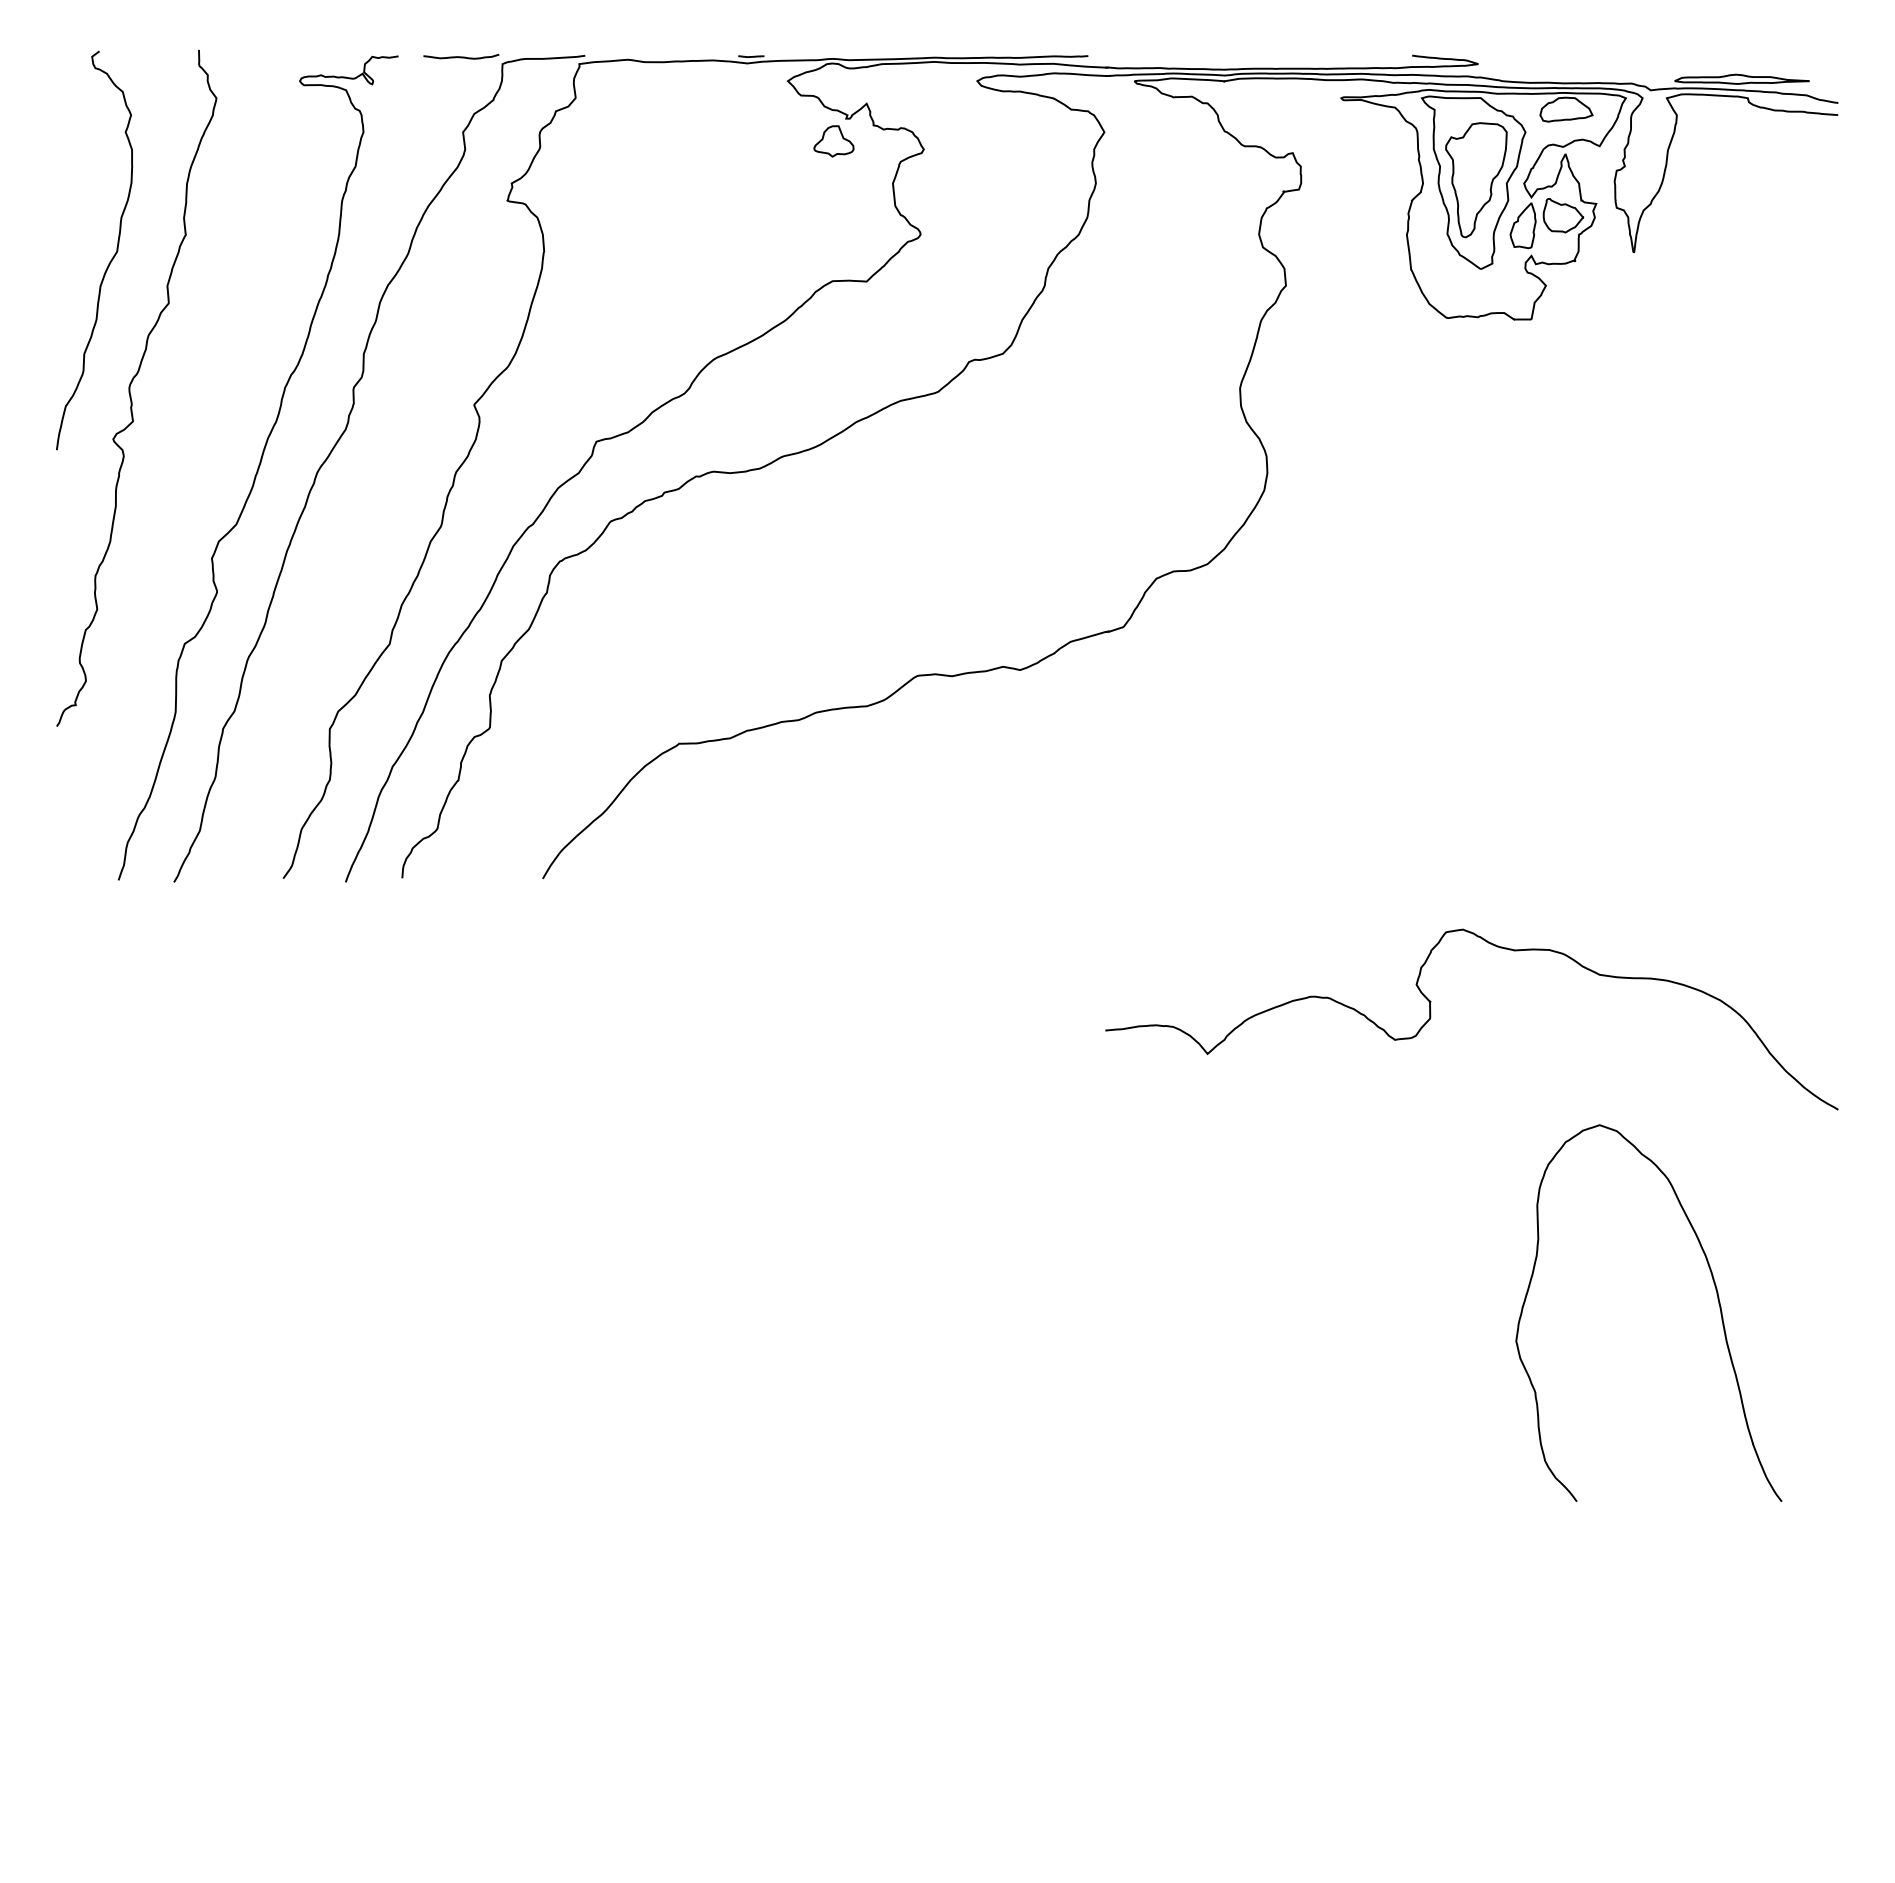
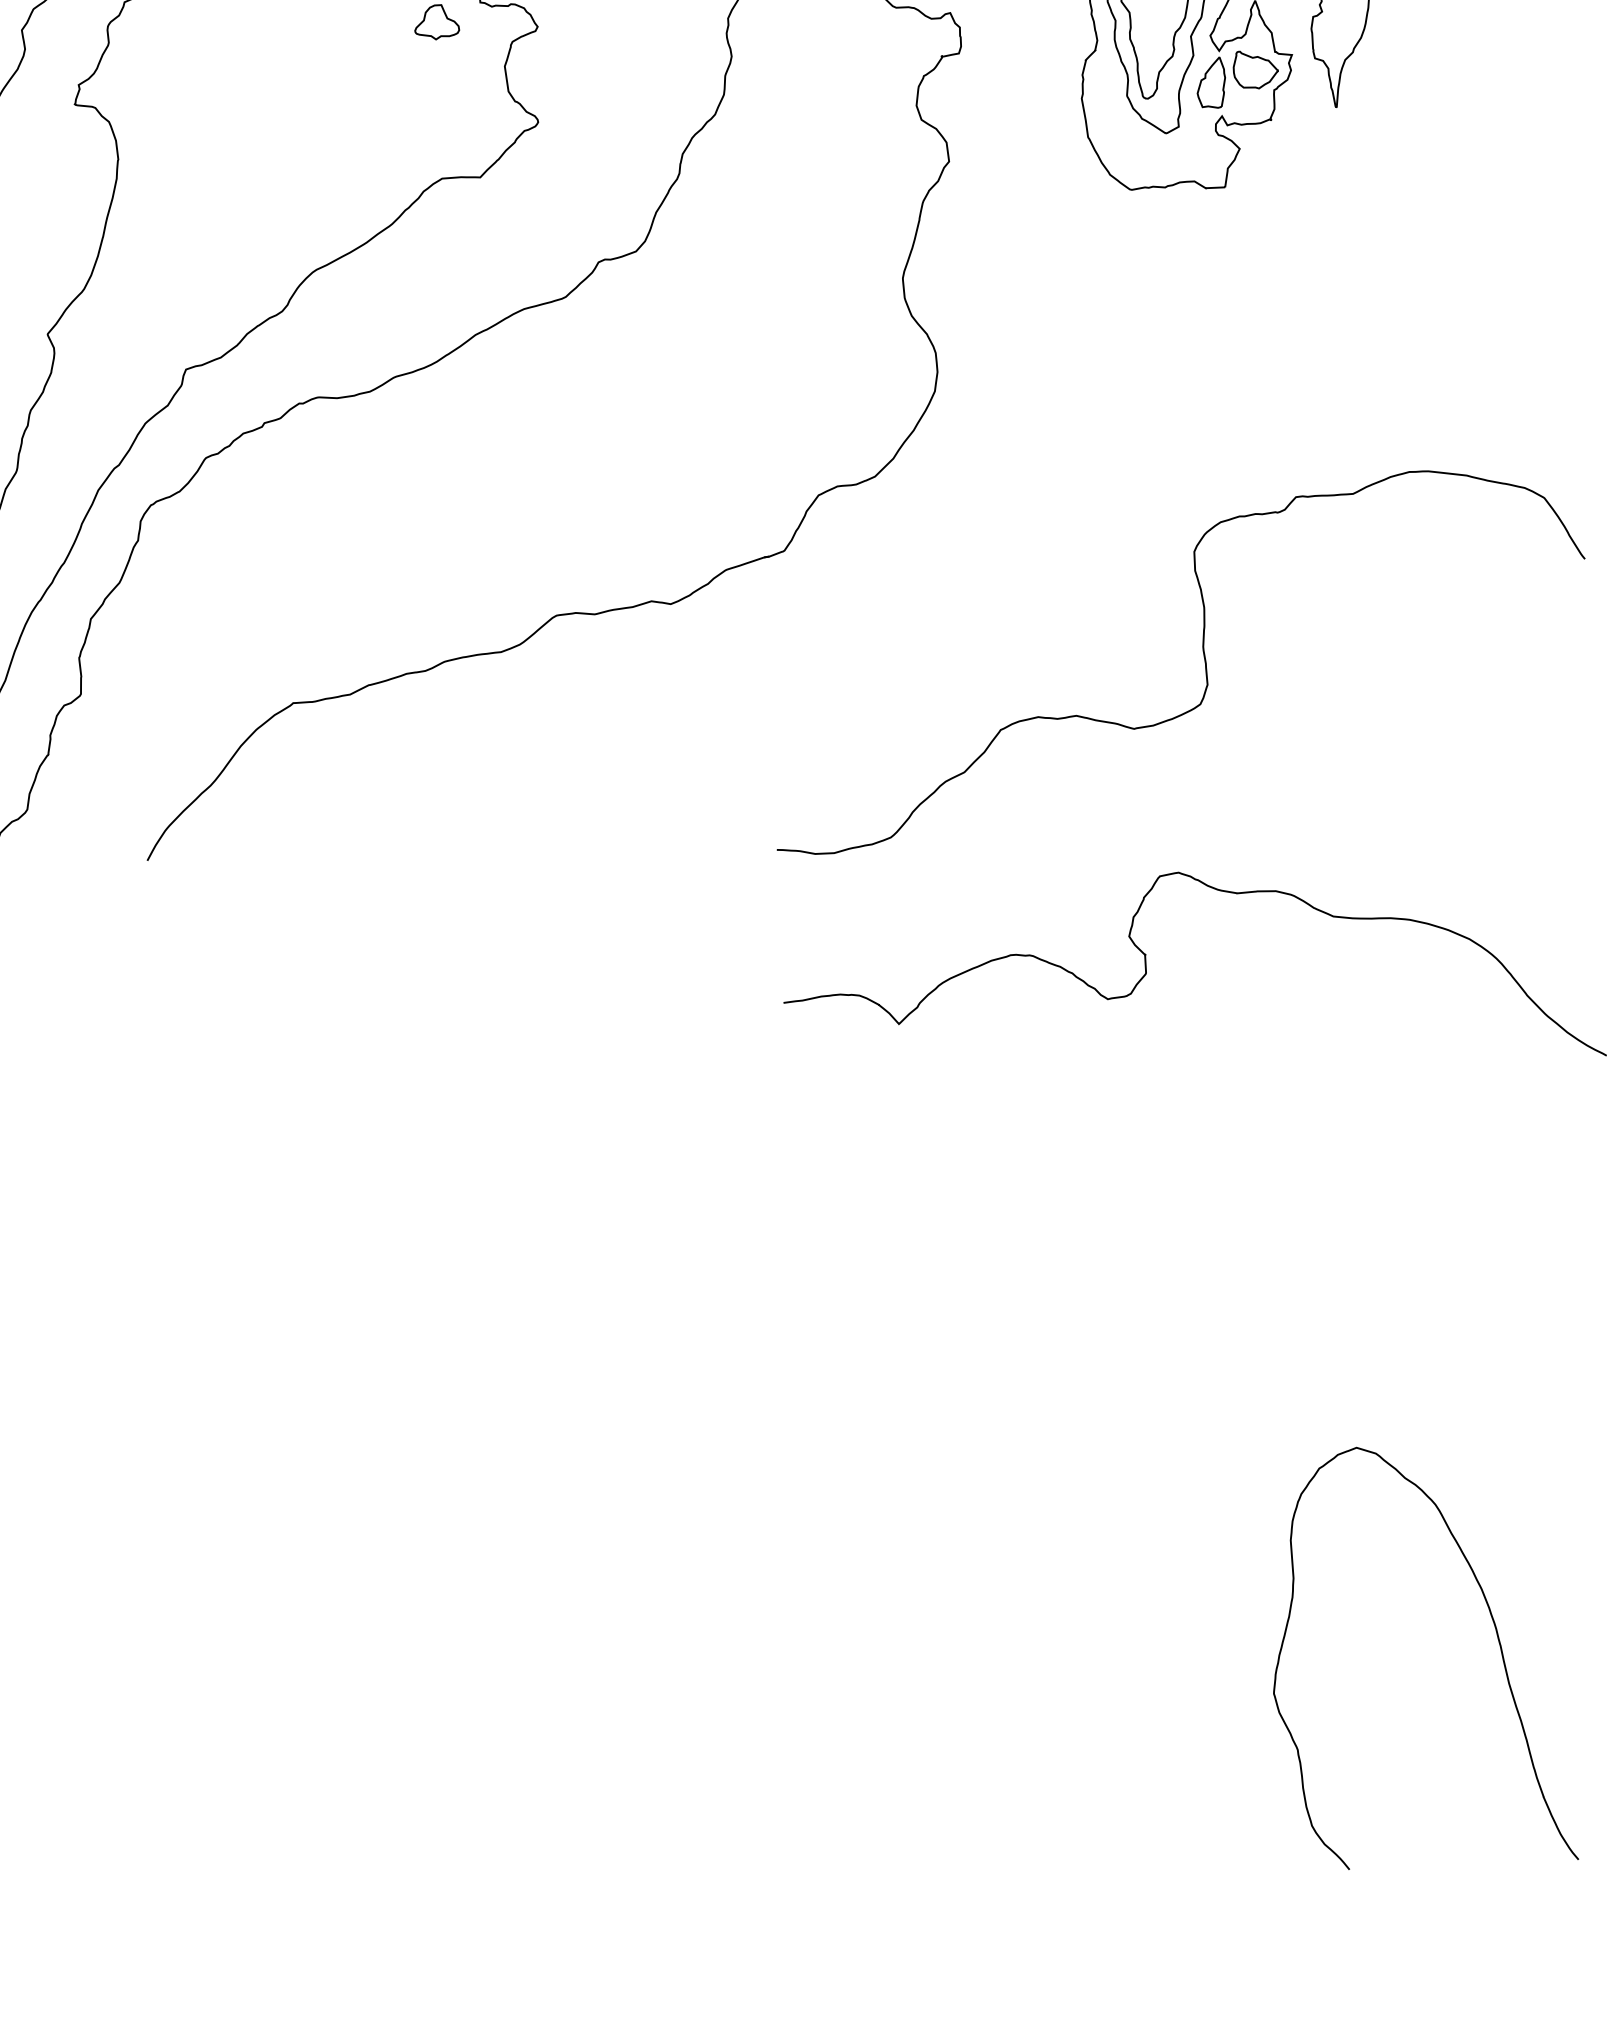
curve: (1493, 737) -> (1203, 656), added
curve: (1717, 1299) -> (1496, 1636), moved

